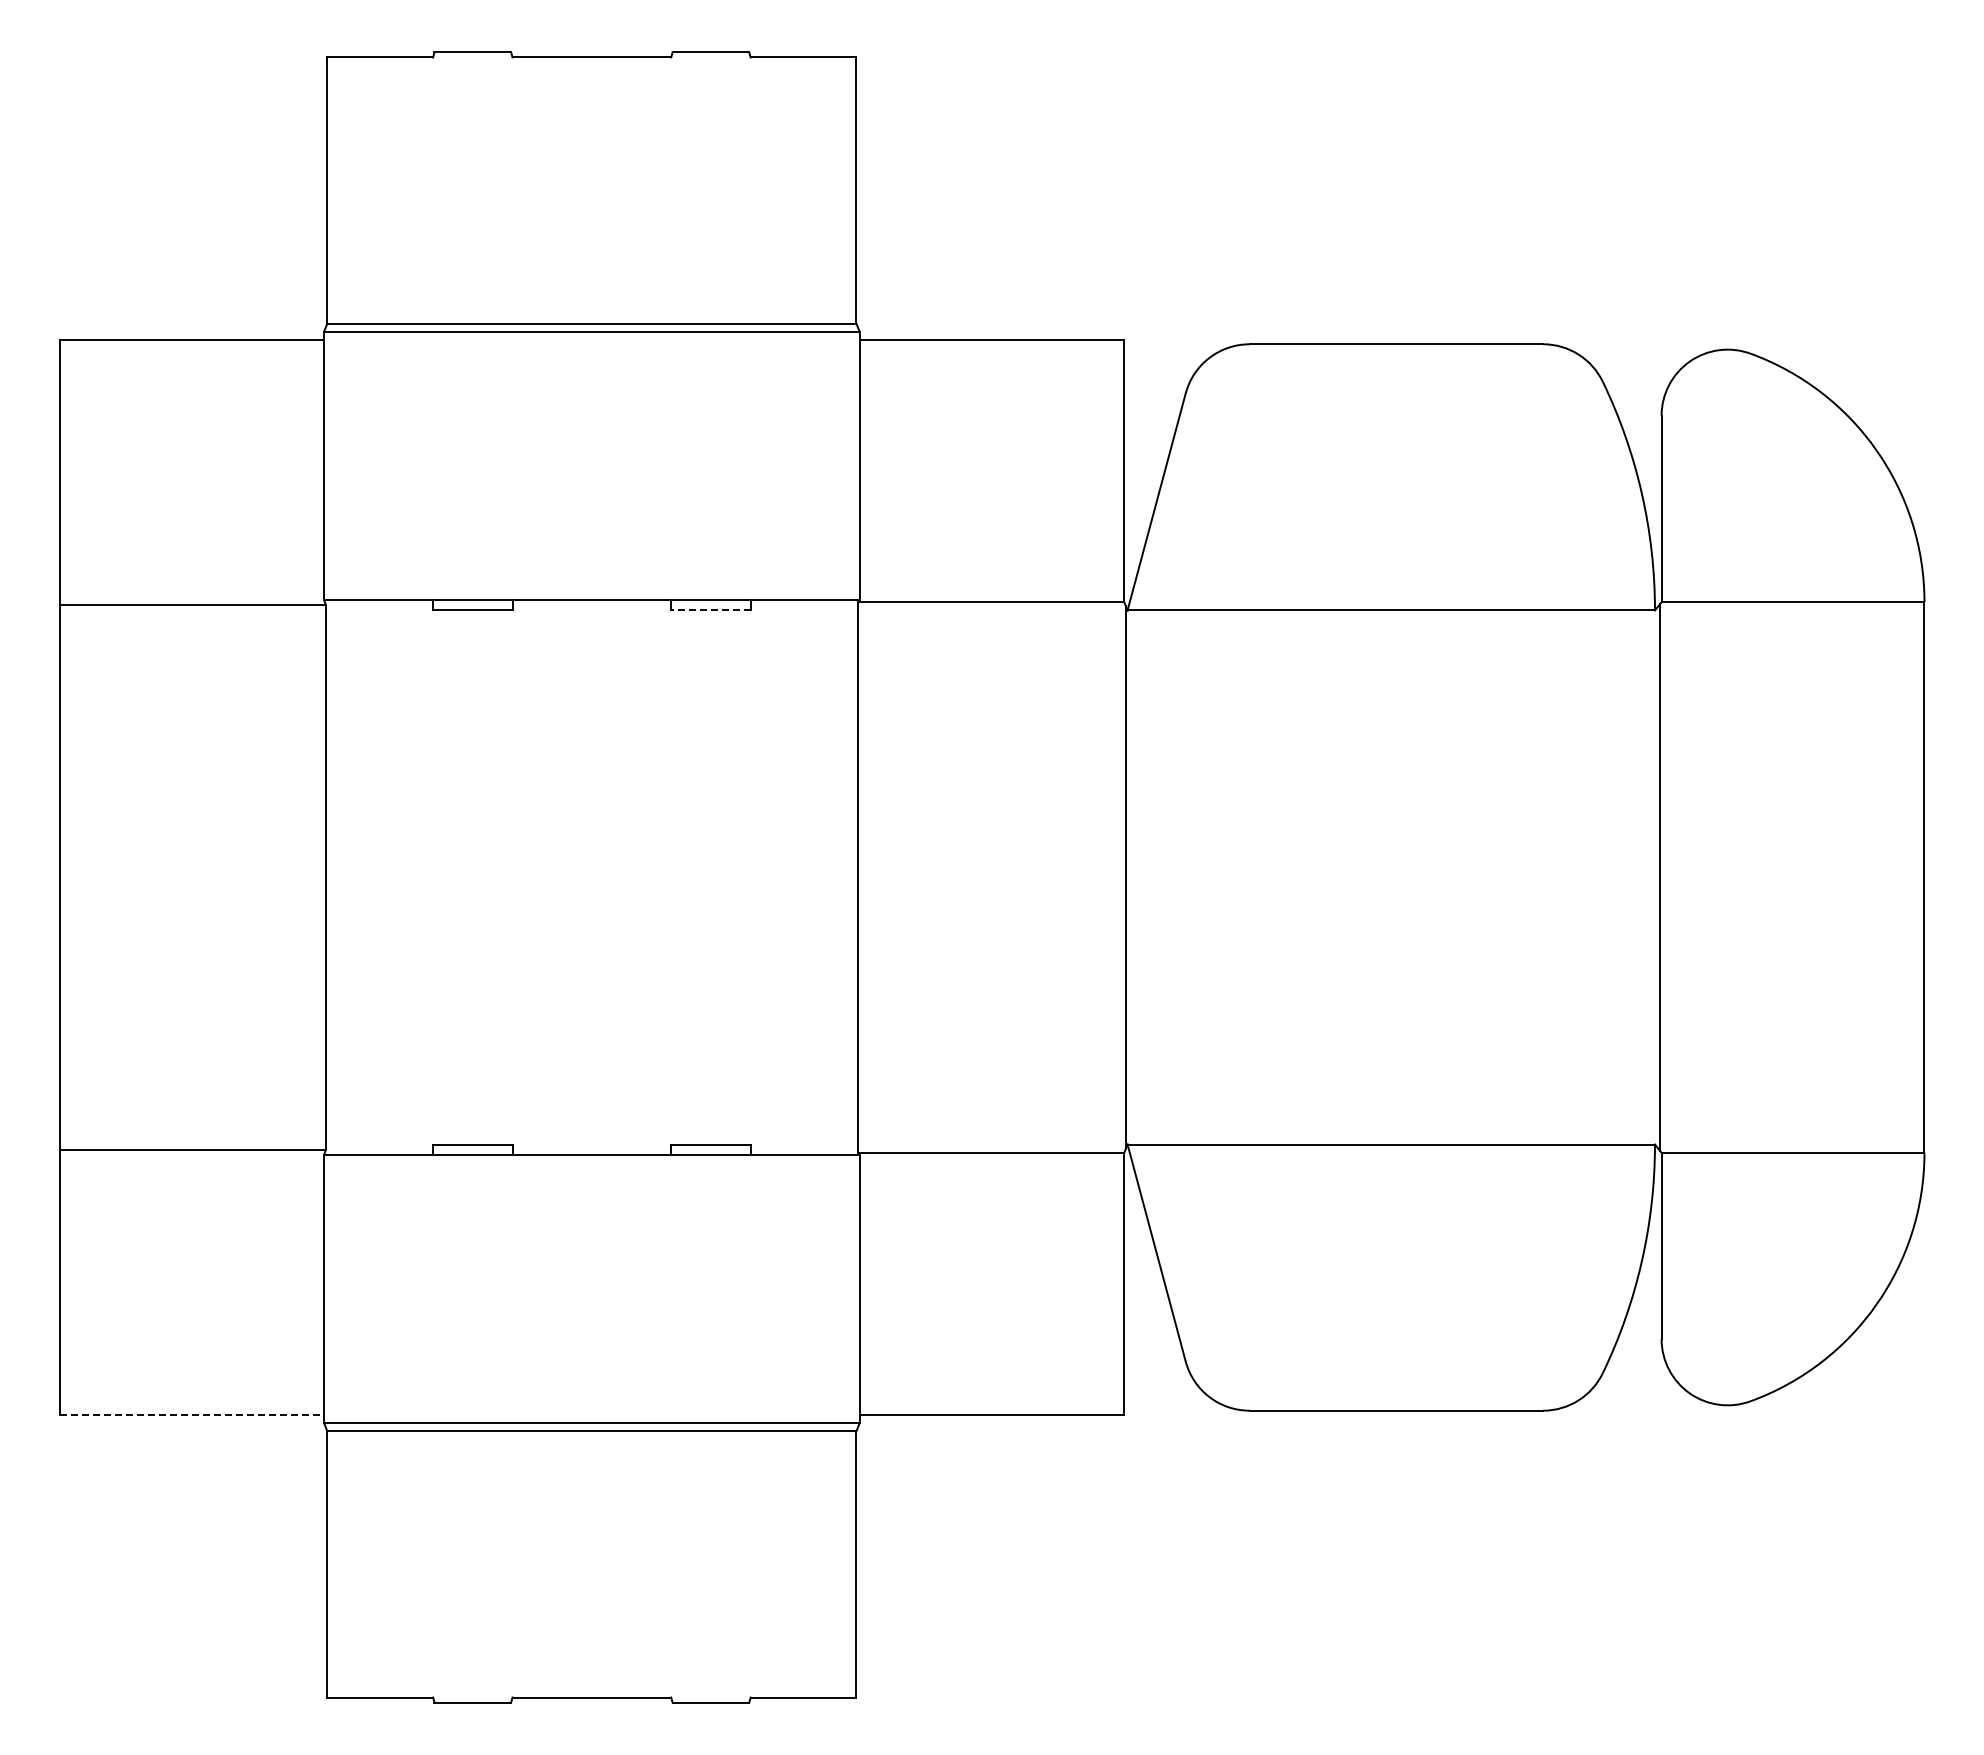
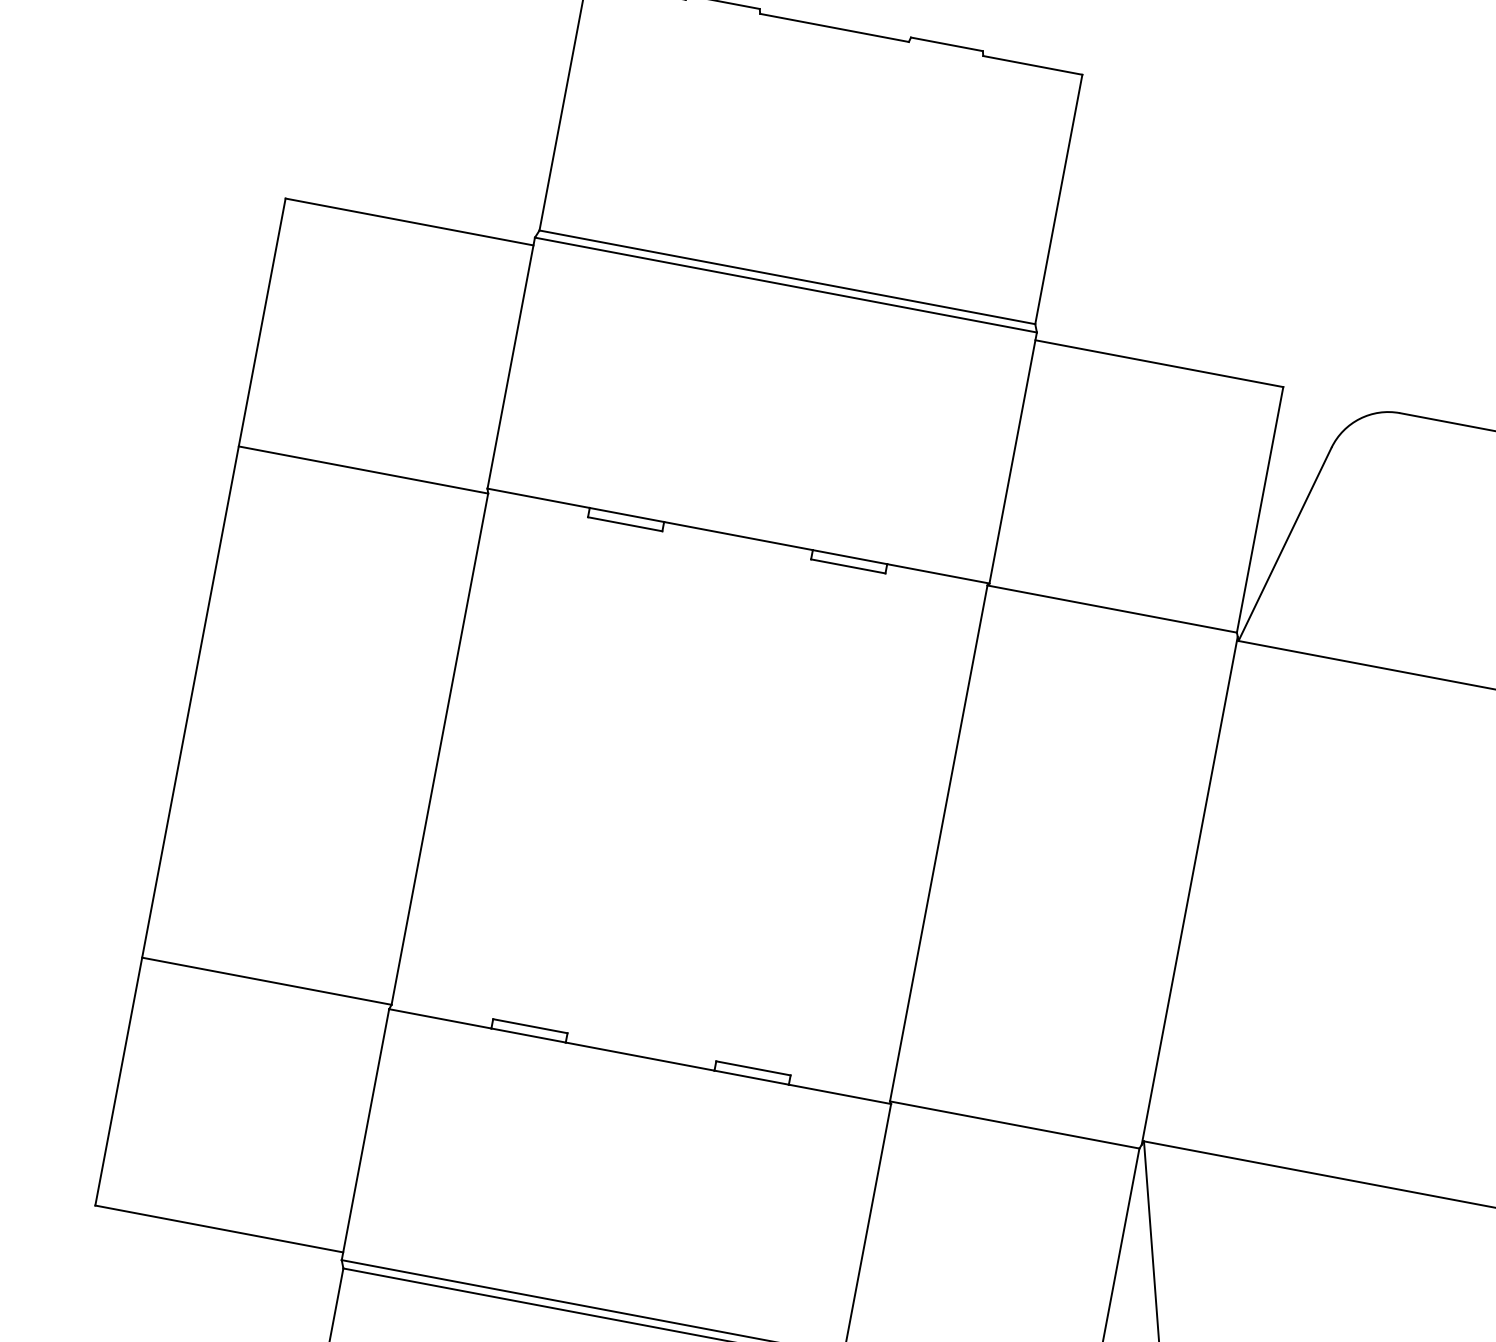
line: (710, 609) -> (847, 566), dashed -> solid
line: (192, 1414) -> (220, 1228), dashed -> solid

